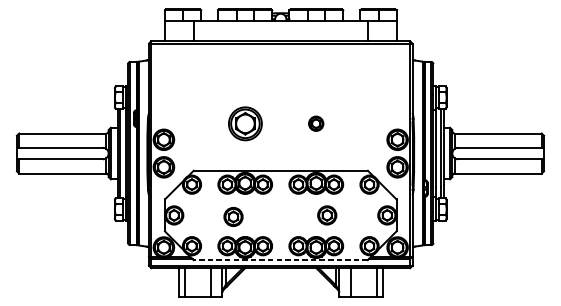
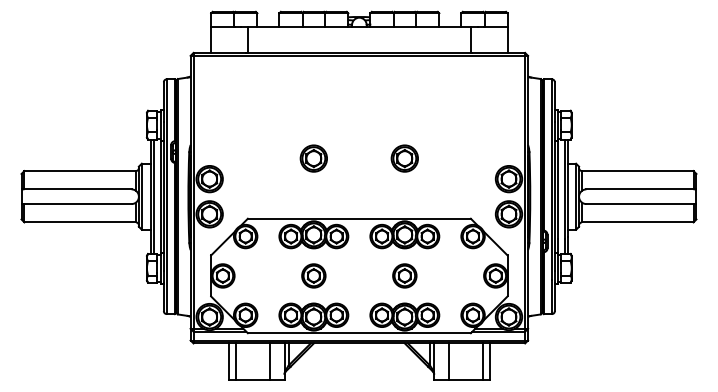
part: (244, 123) -> (313, 158), size x0.62
part: (316, 123) -> (404, 158), size x1.43
part: (326, 215) -> (404, 275), moved
part: (233, 216) -> (313, 275), moved
line: (280, 260) -> (359, 333), dashed -> solid

